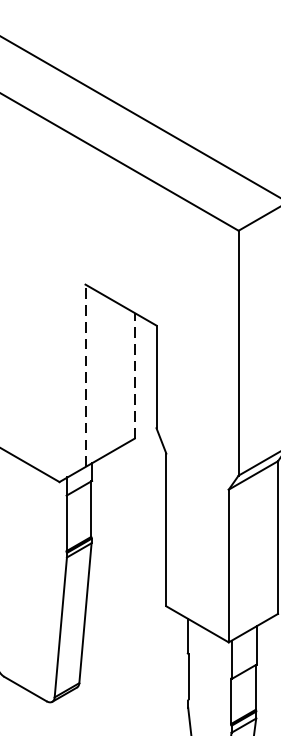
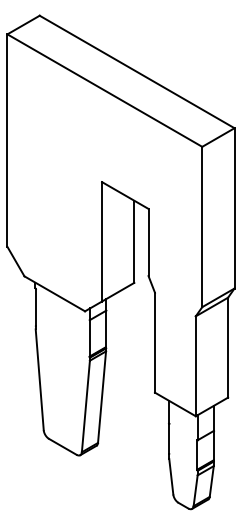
line: (86, 375) -> (102, 241), dashed -> solid
line: (135, 375) -> (134, 241), dashed -> solid

